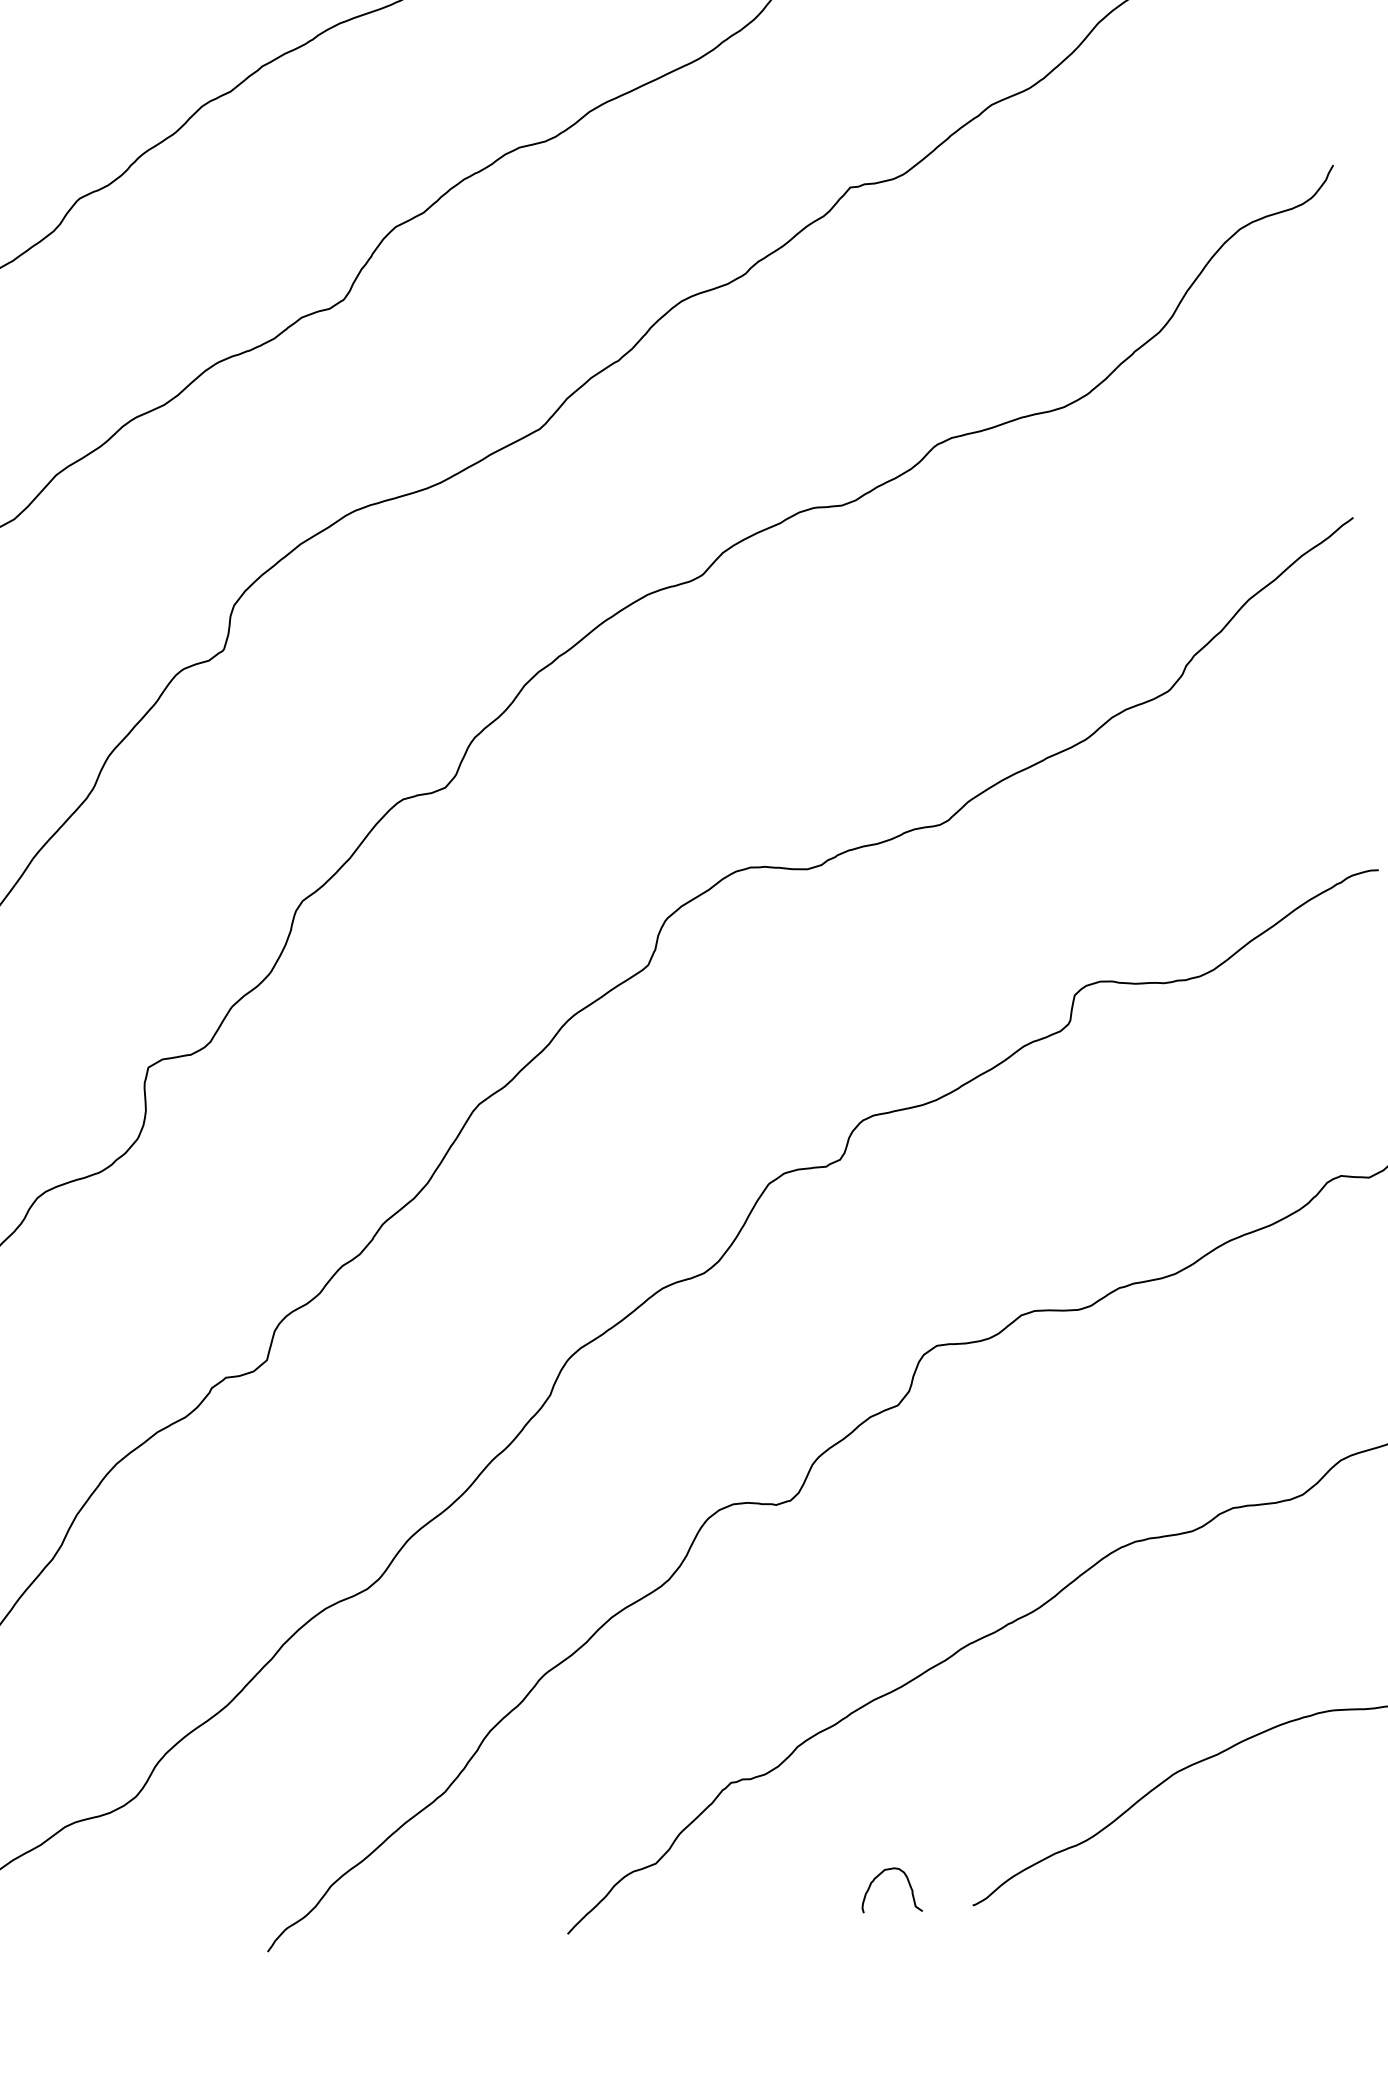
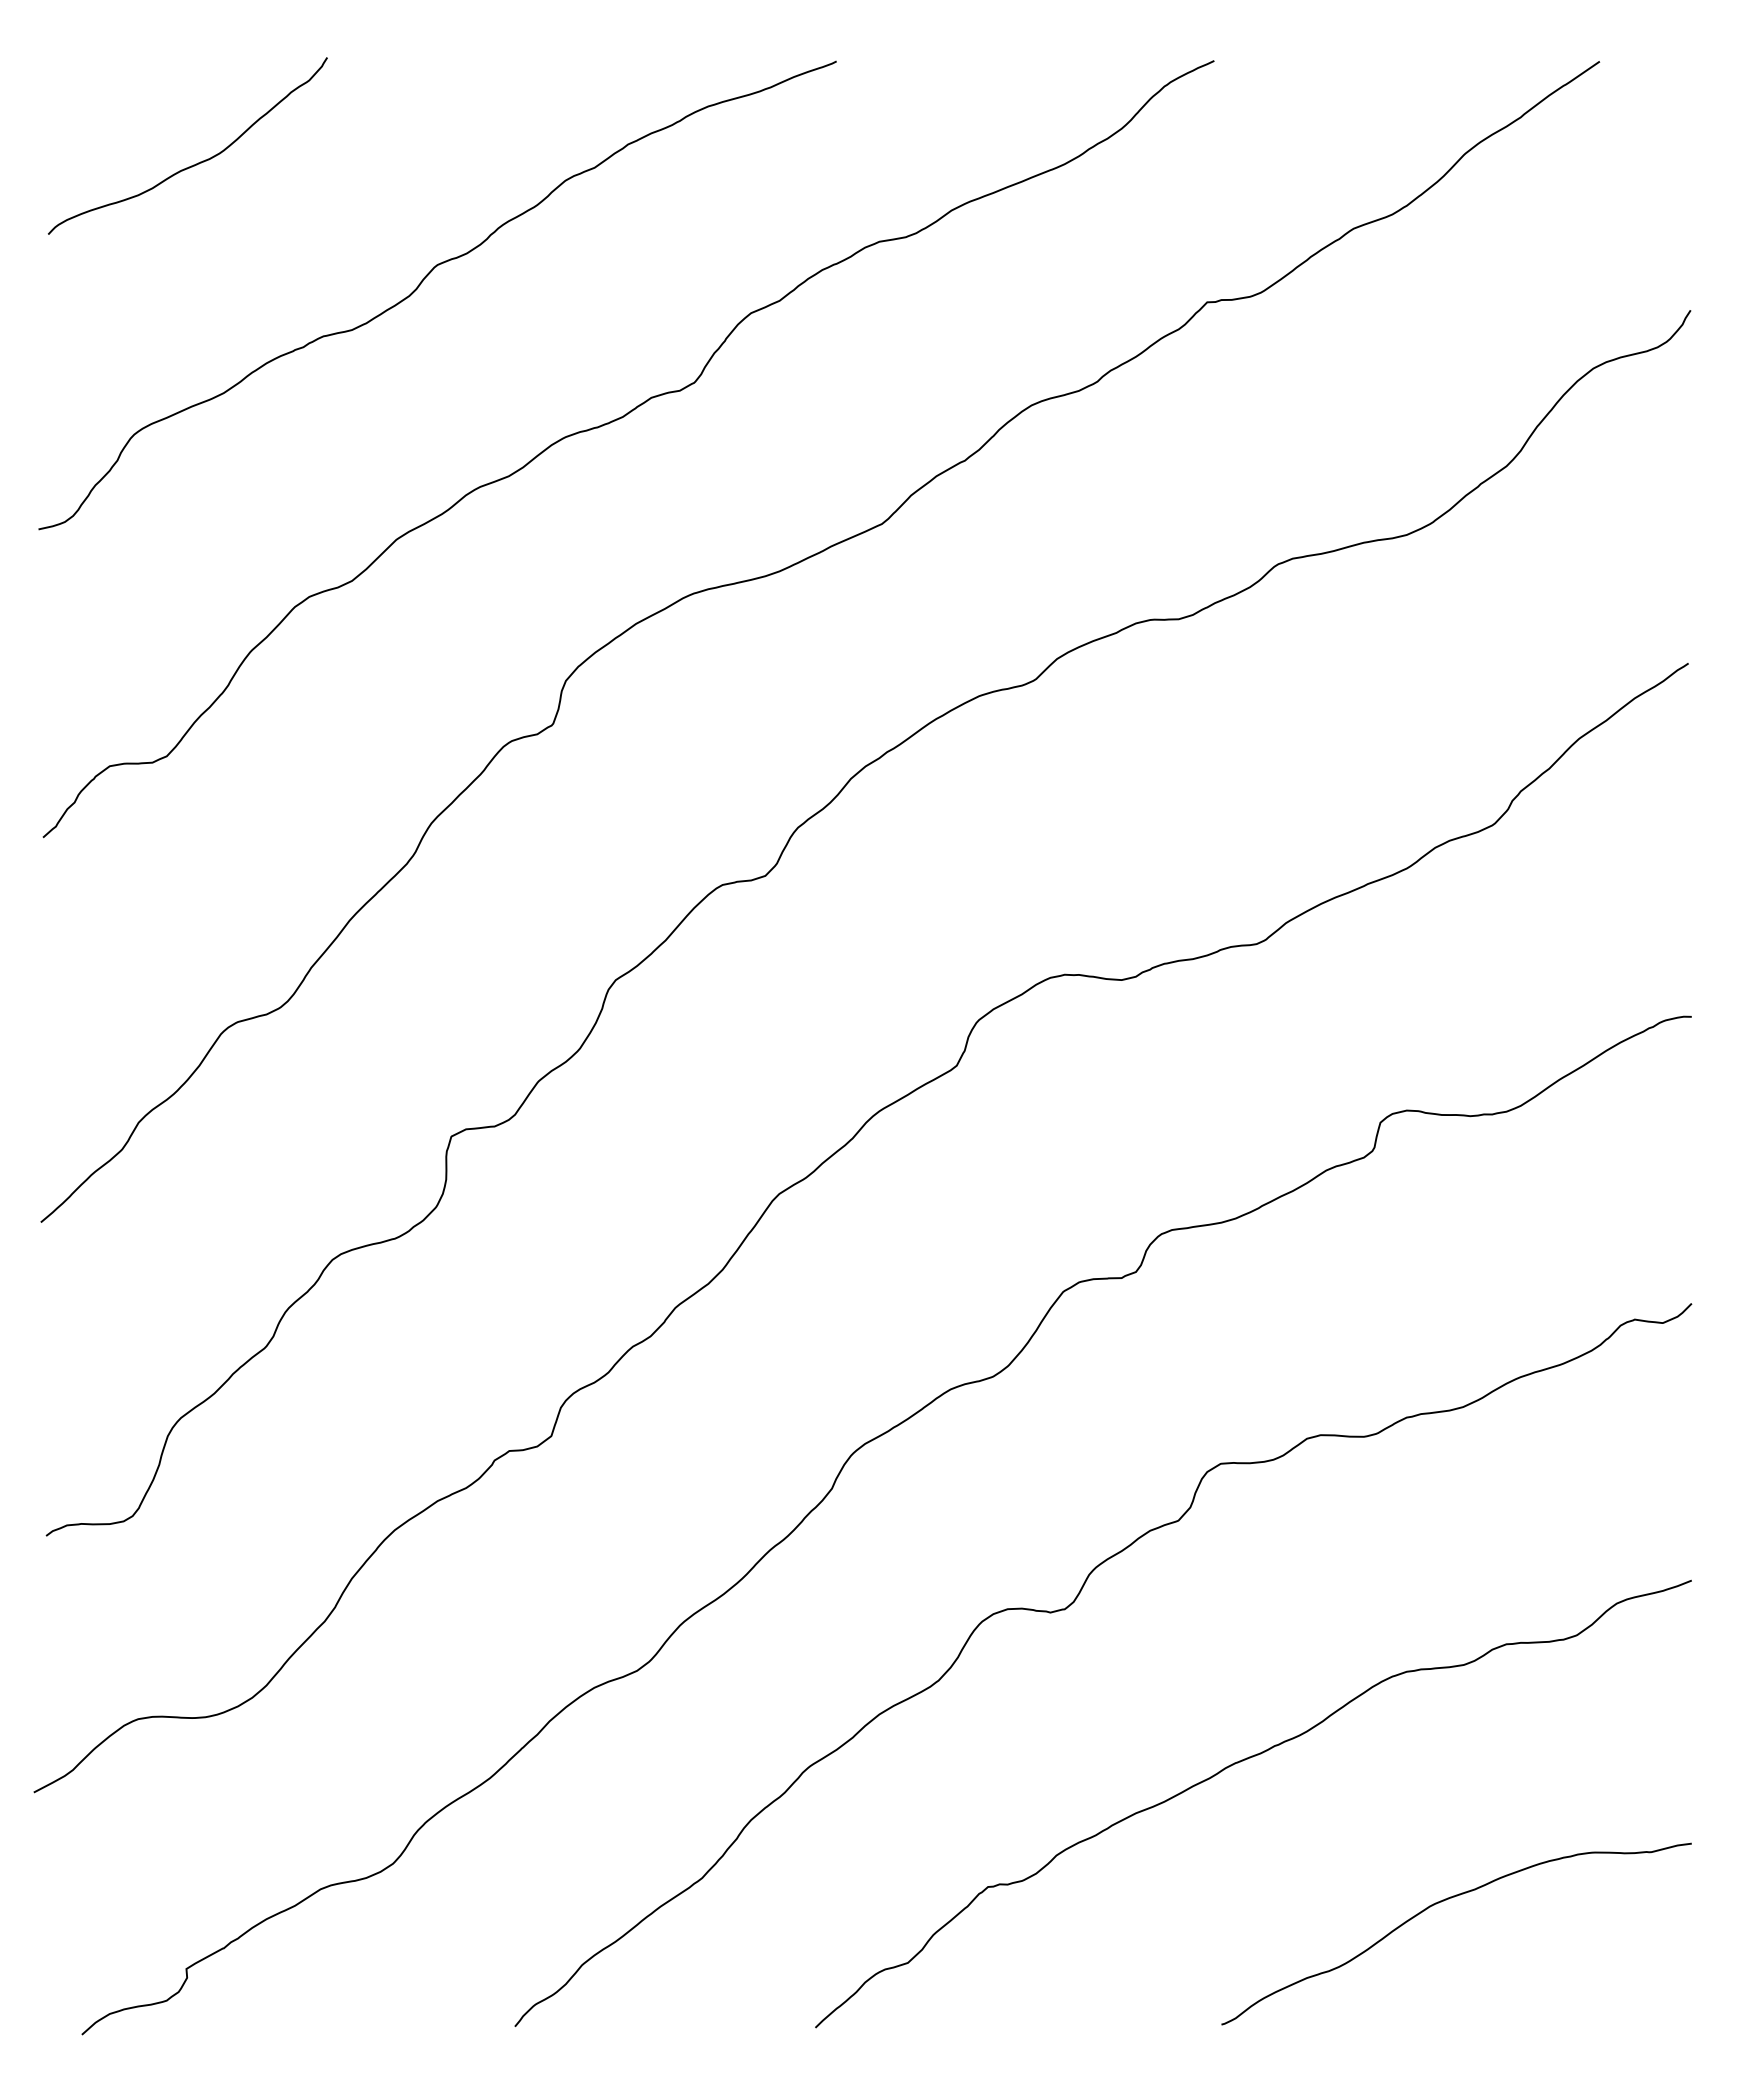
curve: (880, 1875) -> (1131, 1988), removed

